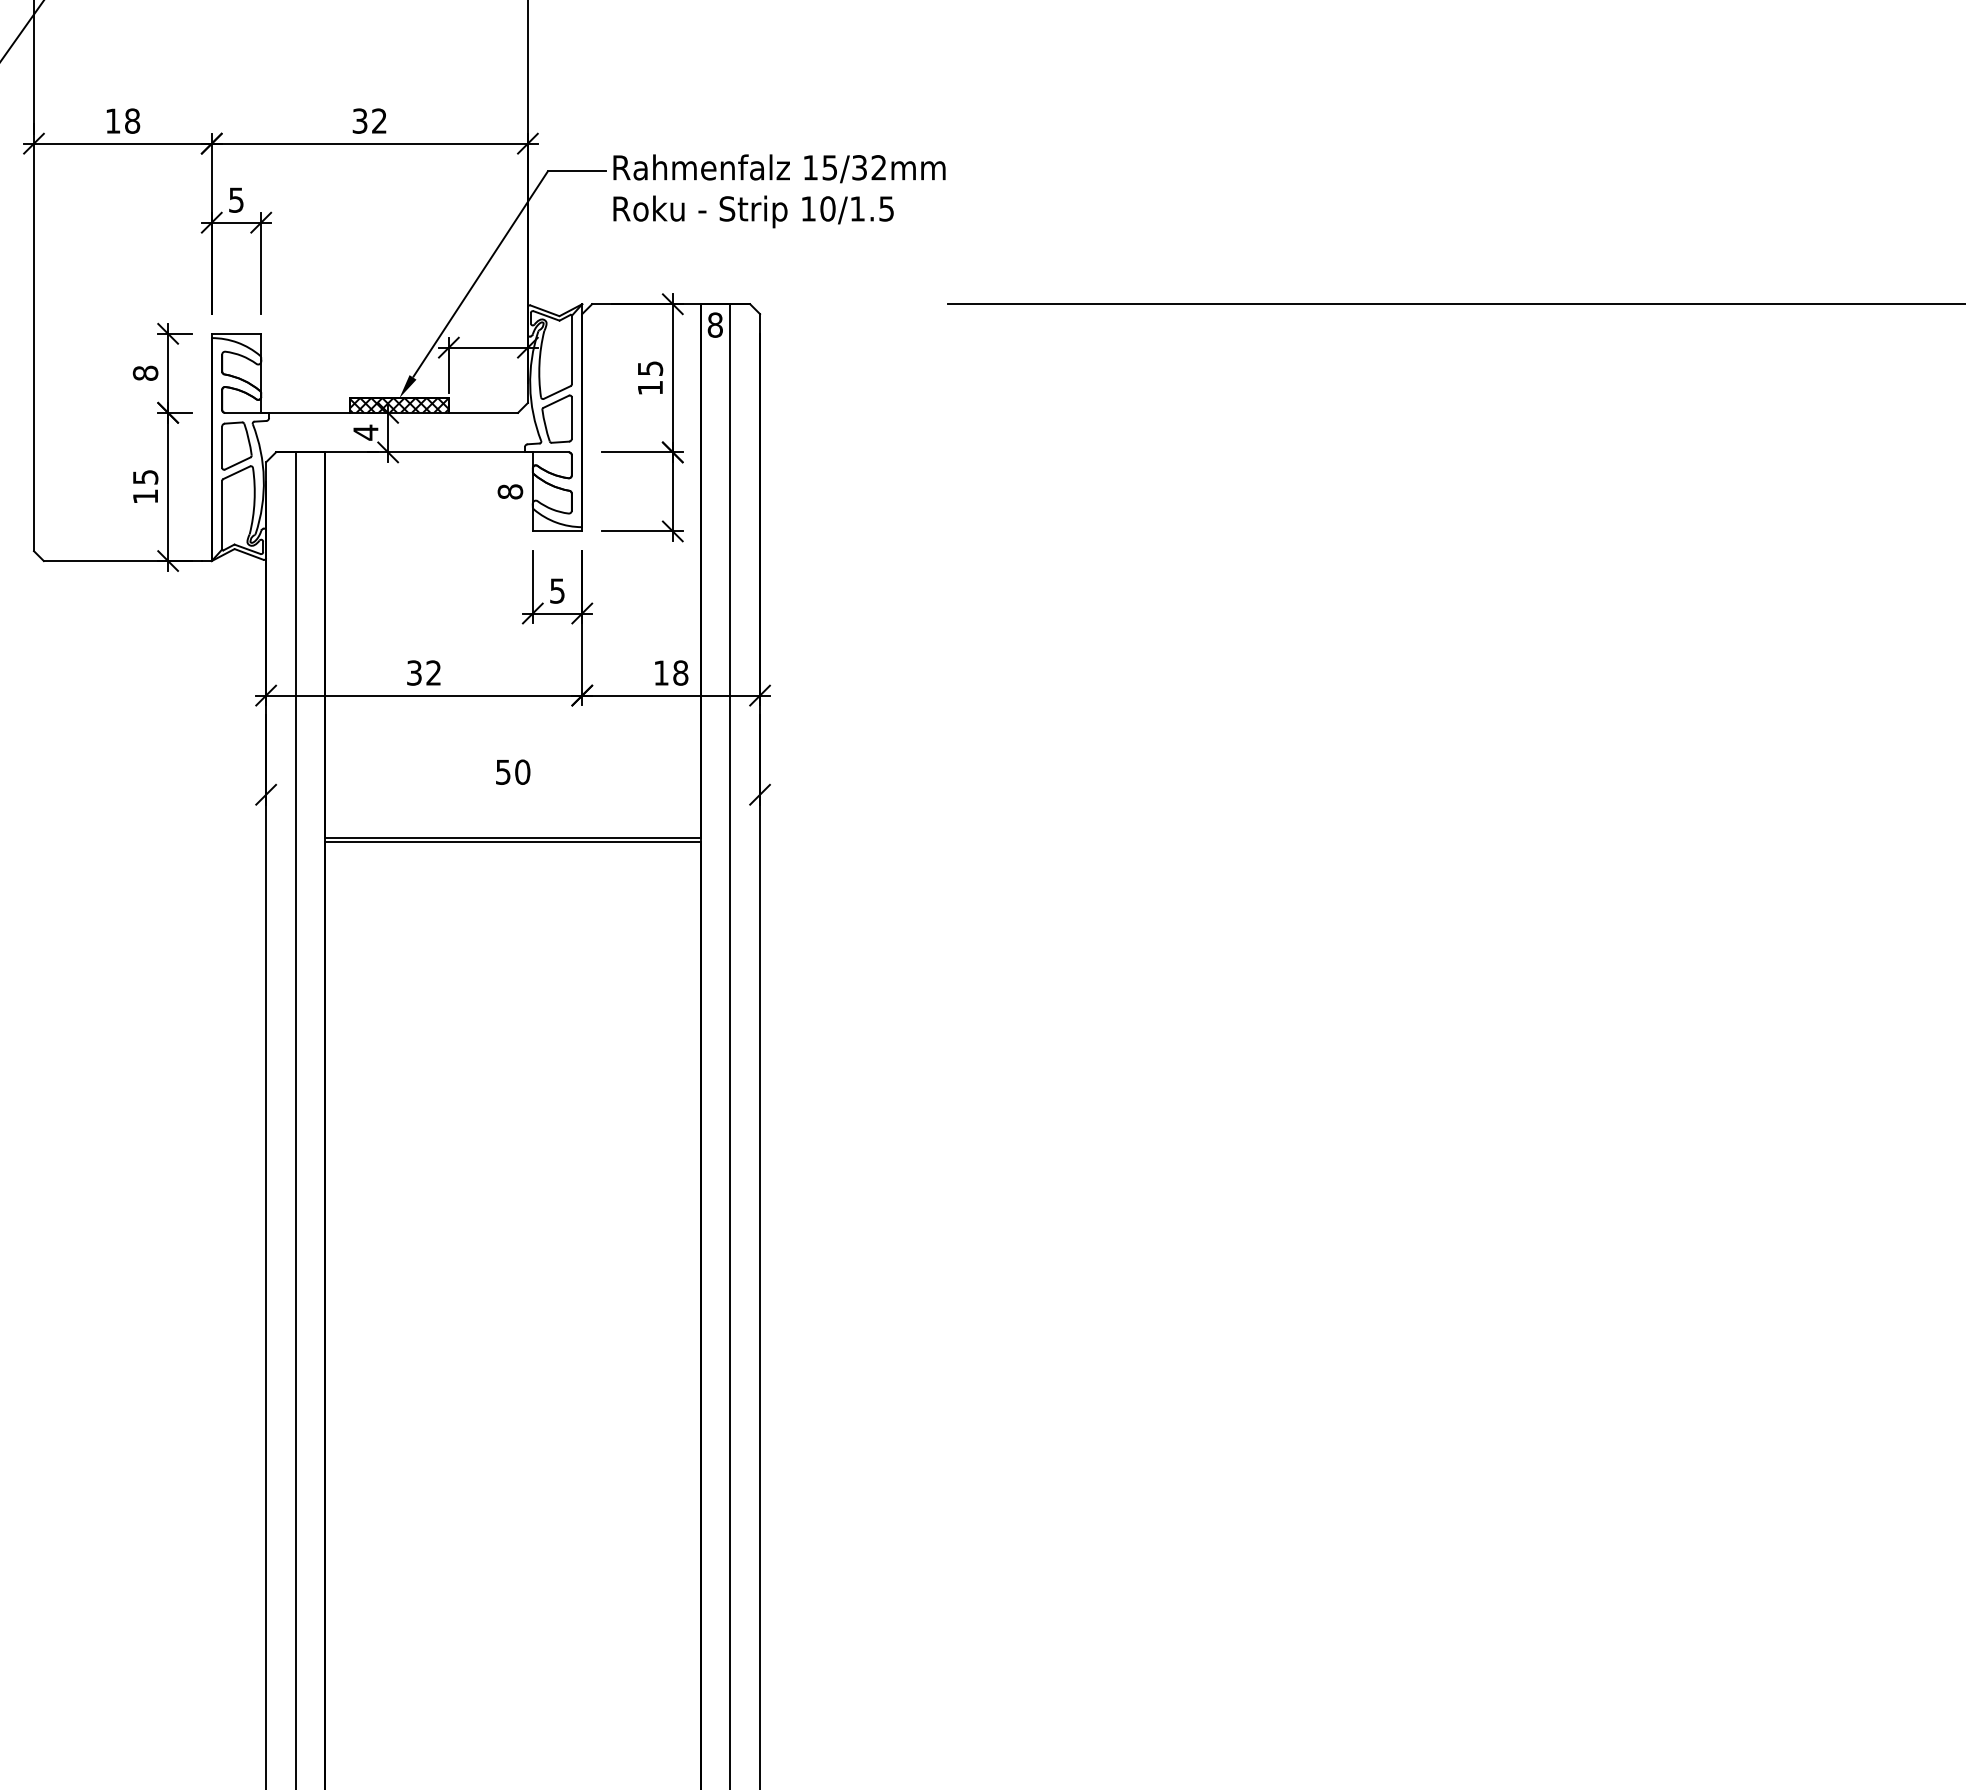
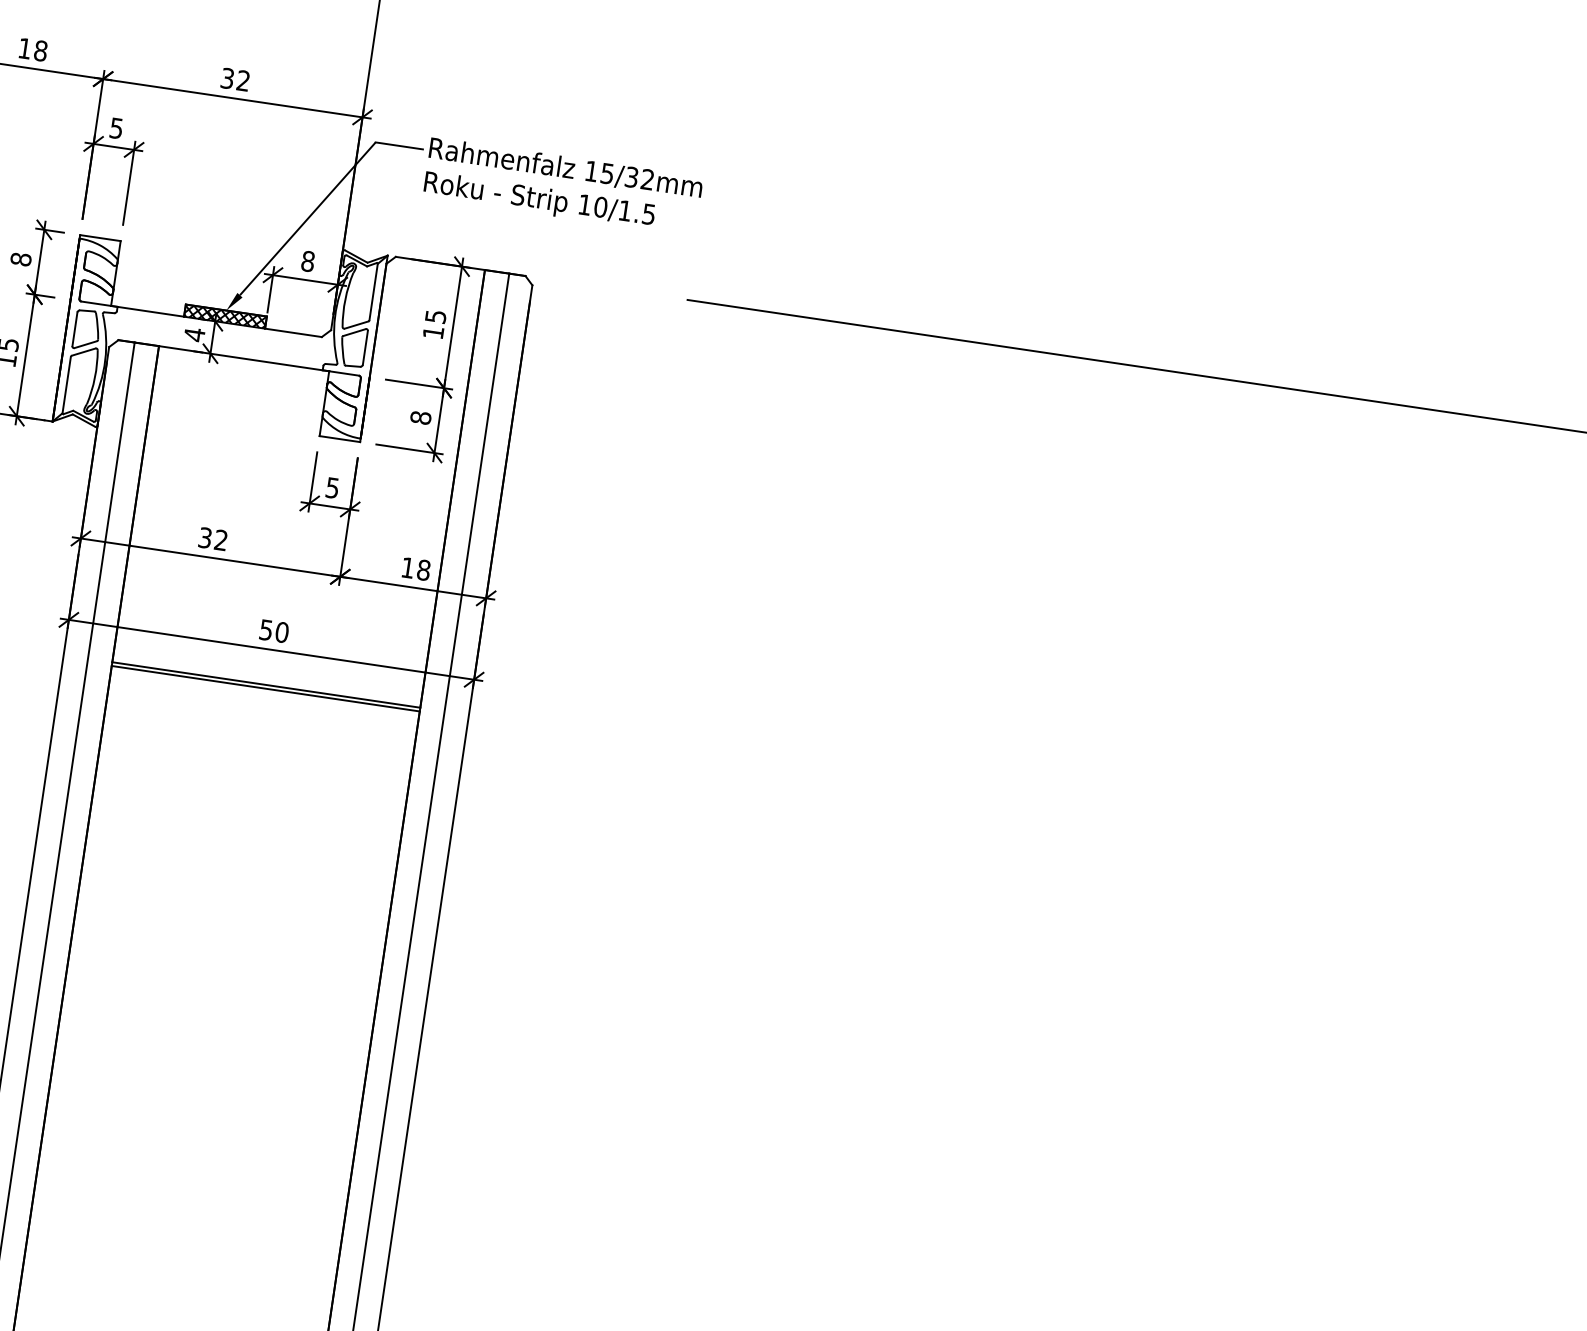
text: (714, 324) -> (307, 260), moved
text: (510, 491) -> (421, 417), moved
line: (512, 794) -> (271, 649), added

